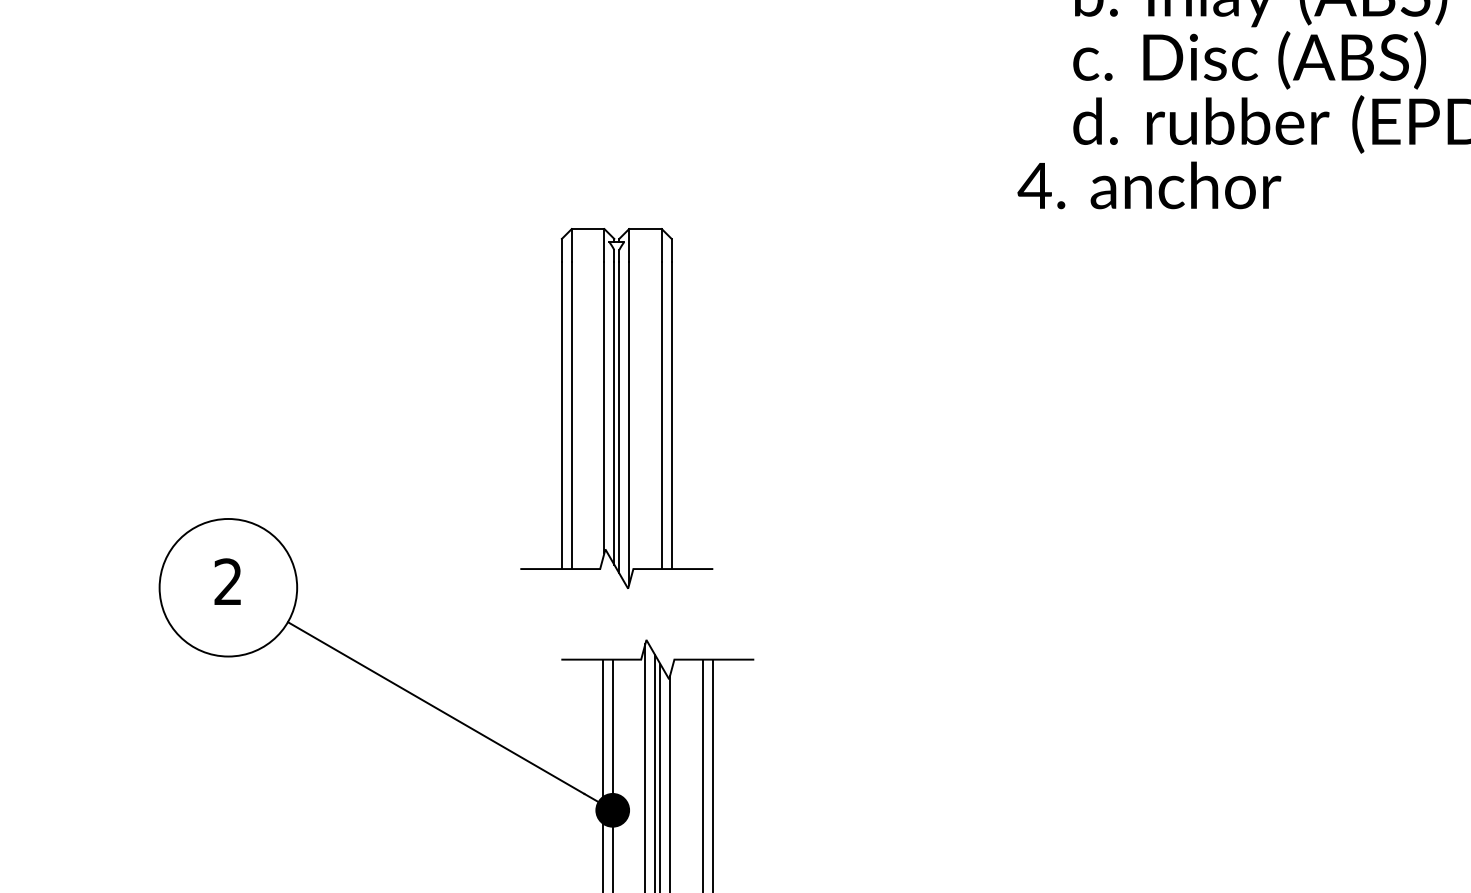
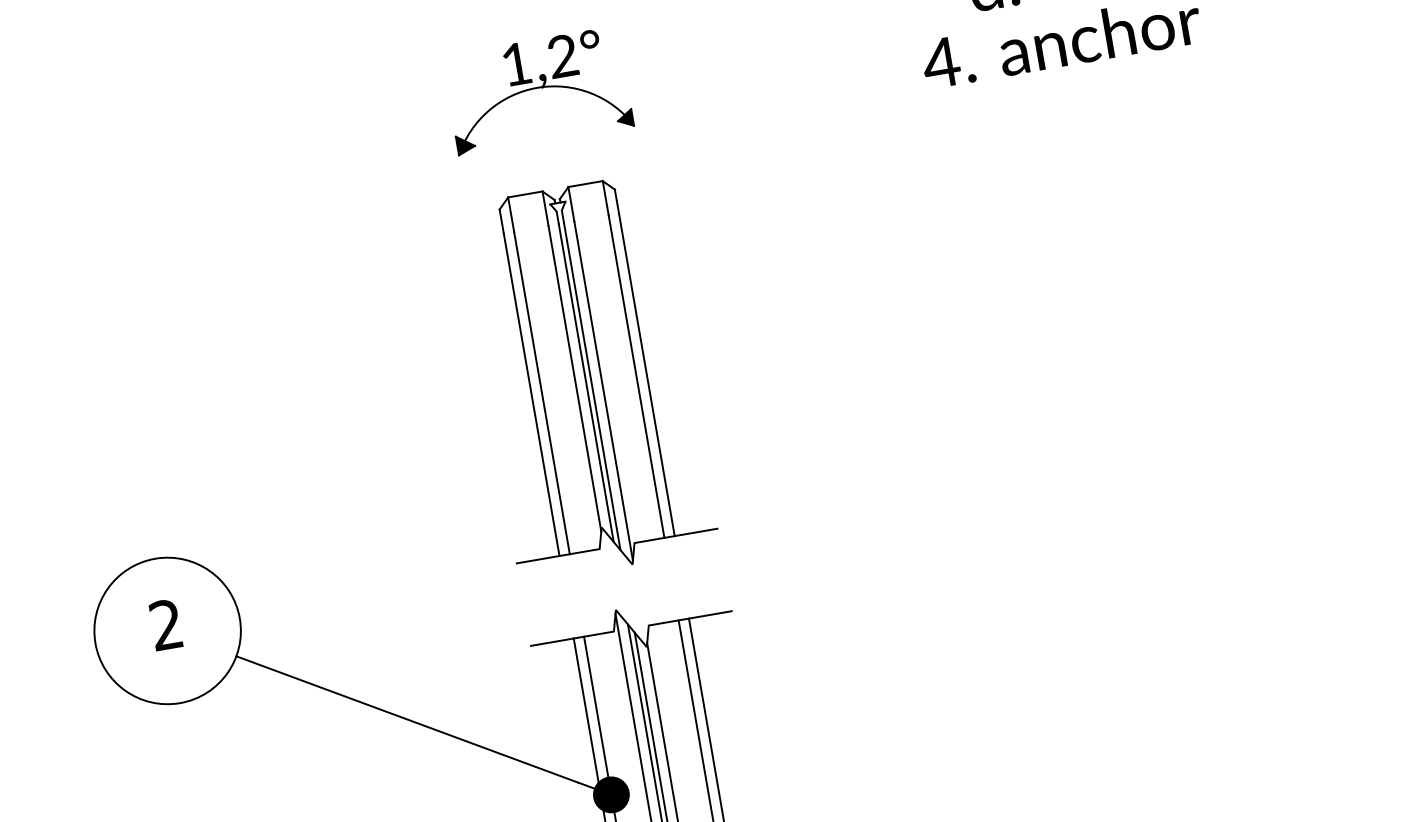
part: (657, 147) -> (538, 91), added
part: (616, 408) -> (587, 377), moved

